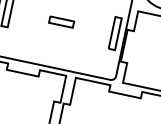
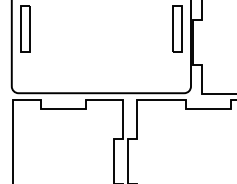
part: (61, 21) -> (100, 28), removed

